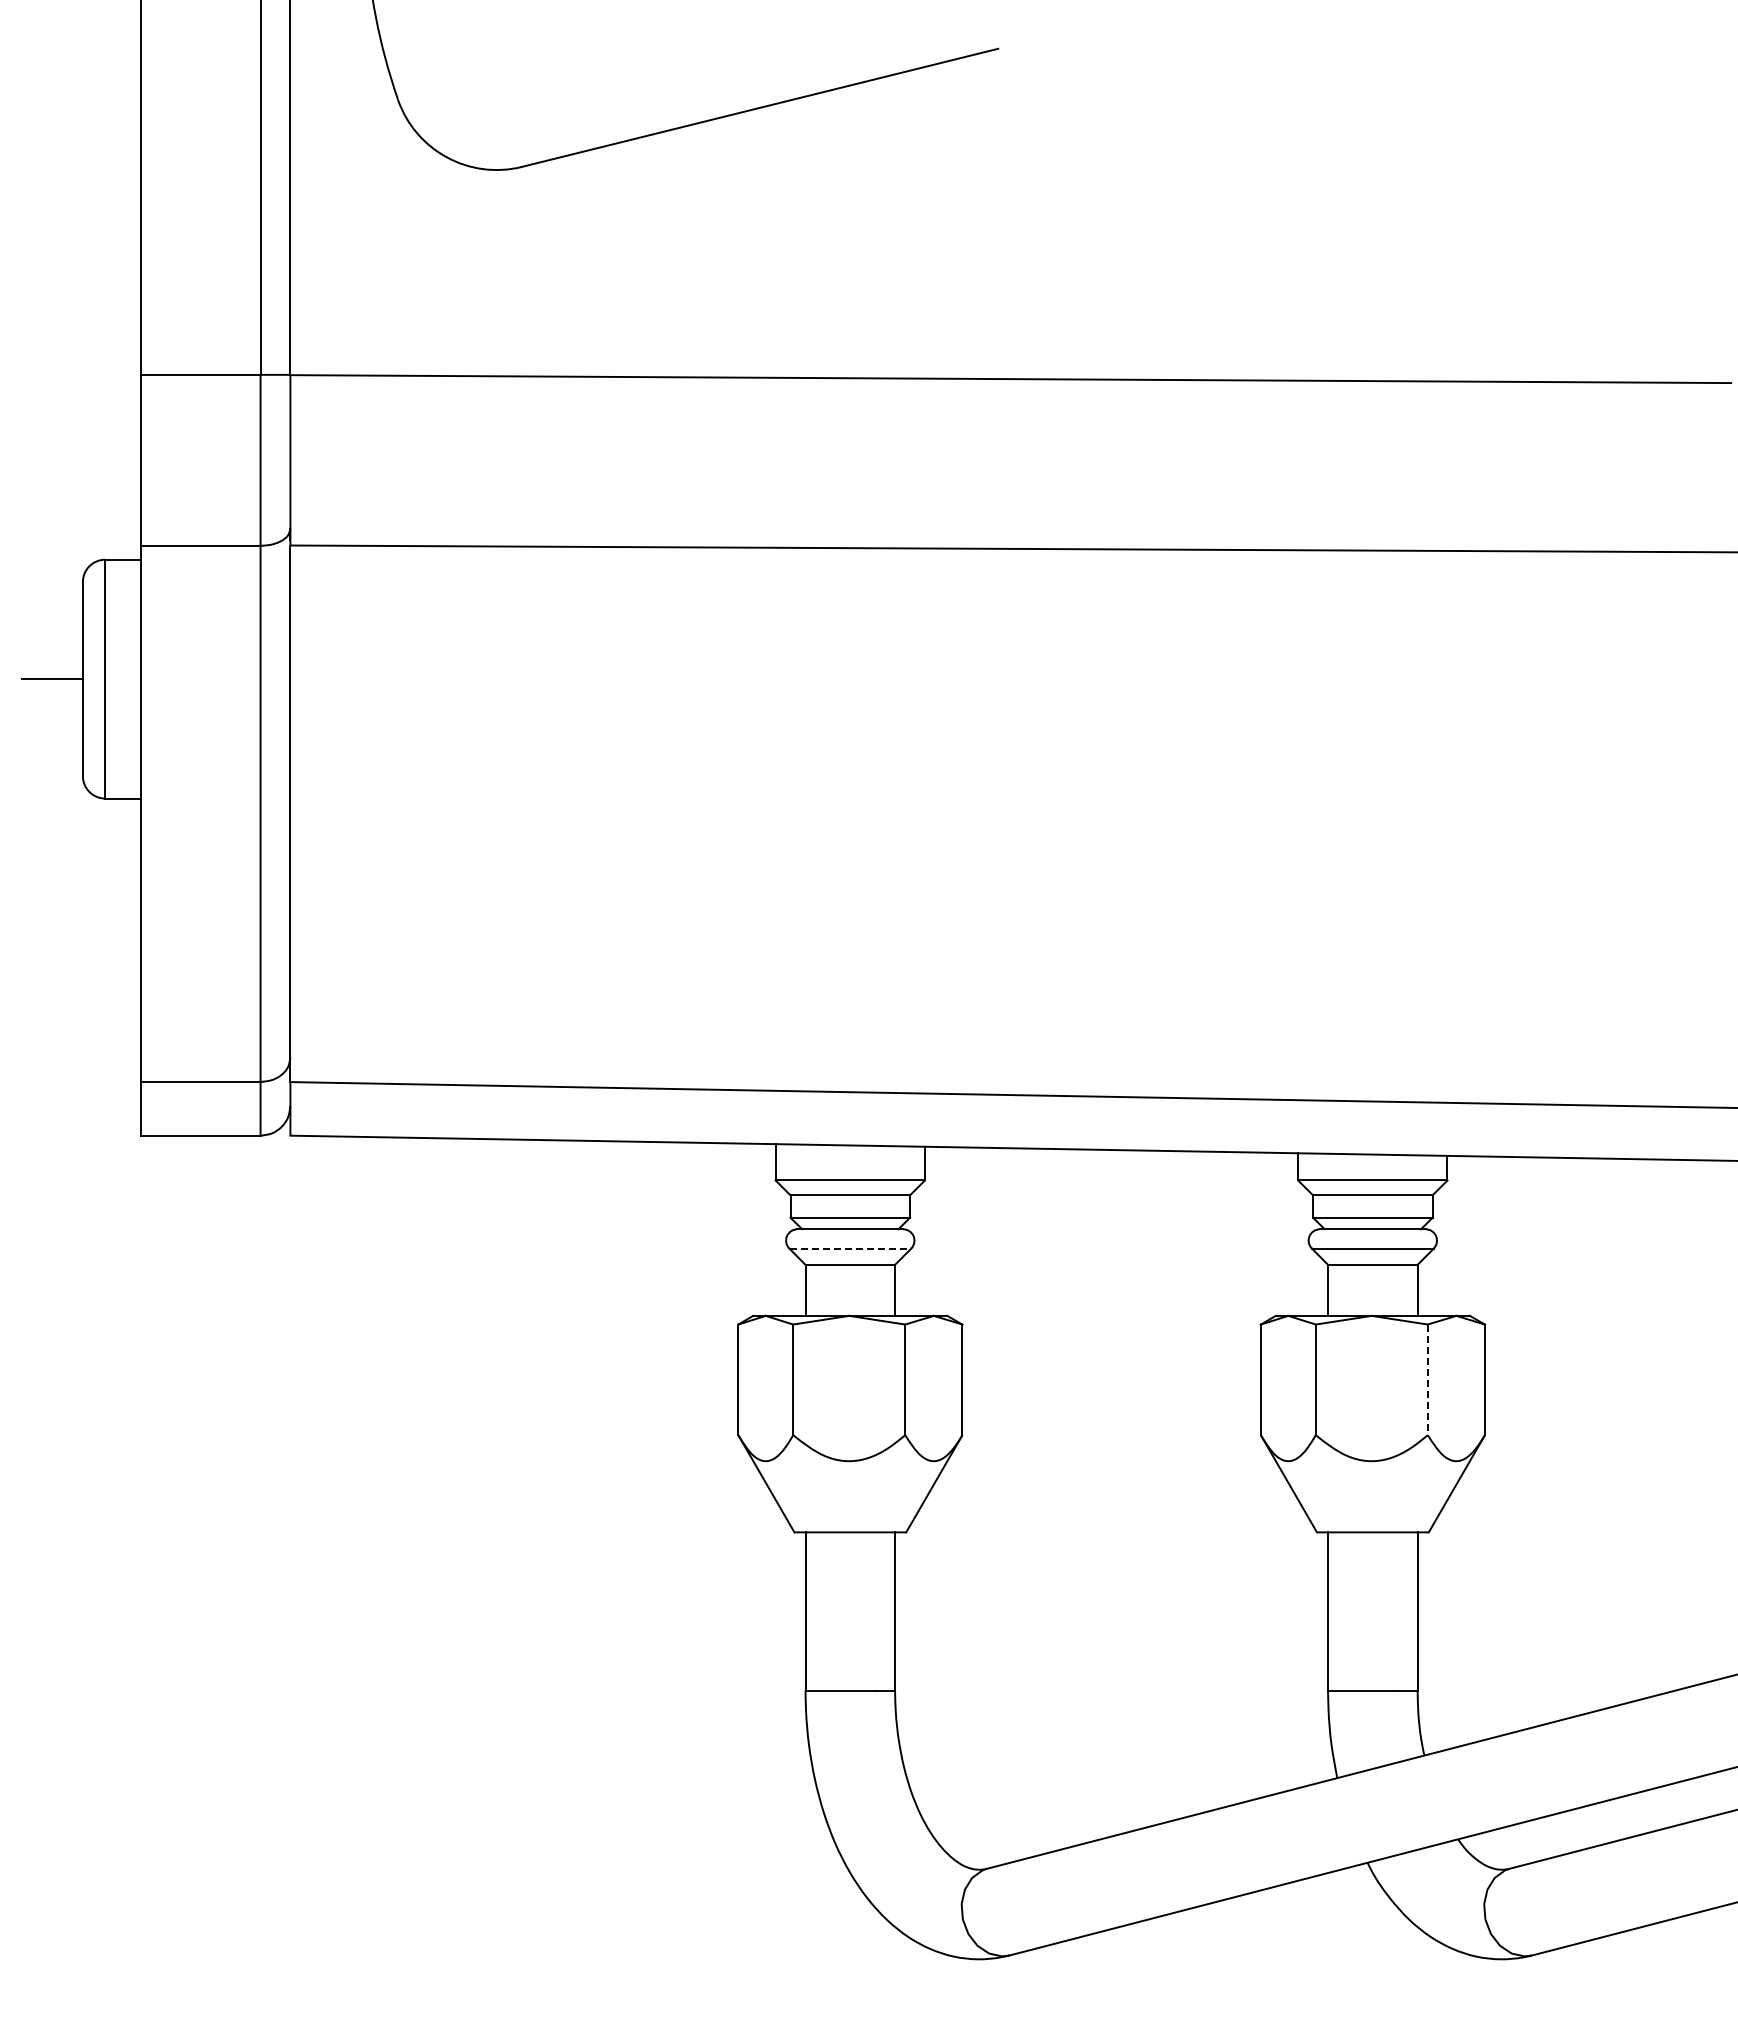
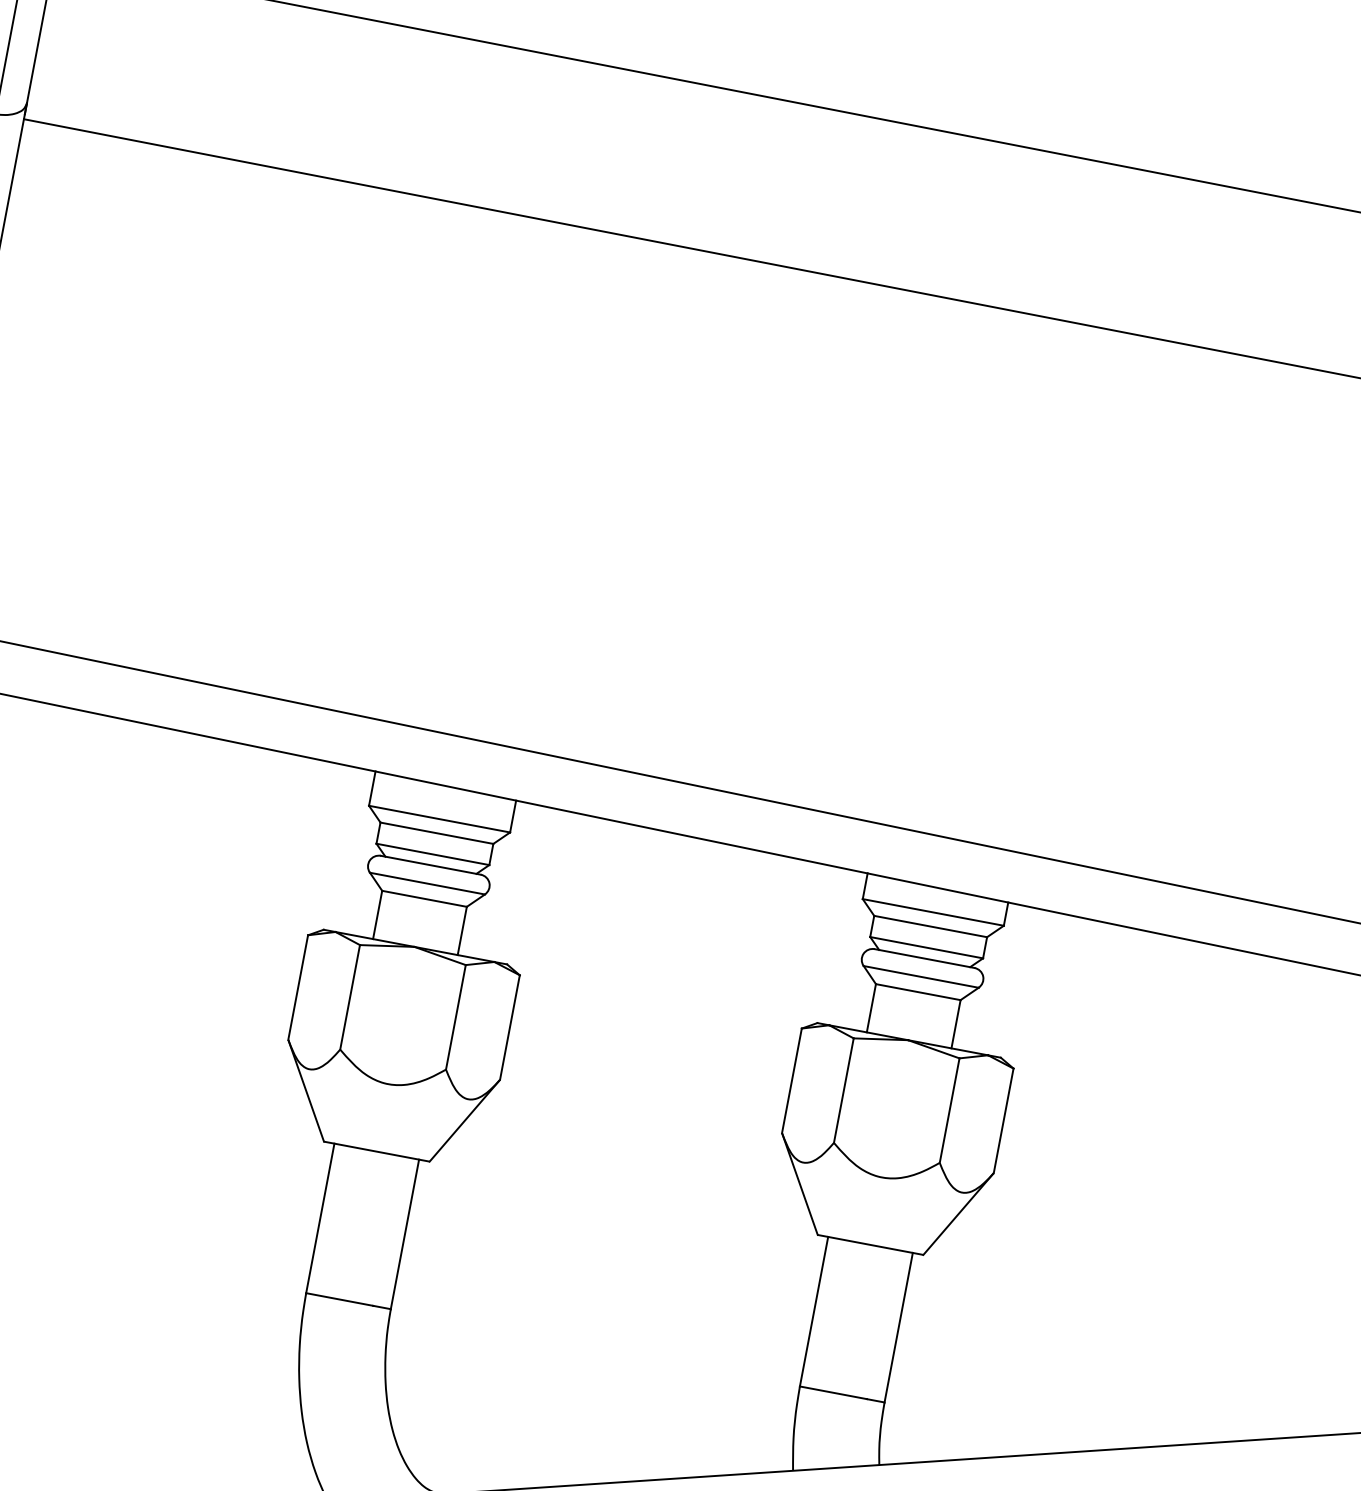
line: (850, 1248) -> (427, 883), dashed -> solid
line: (1427, 1380) -> (949, 1111), dashed -> solid

